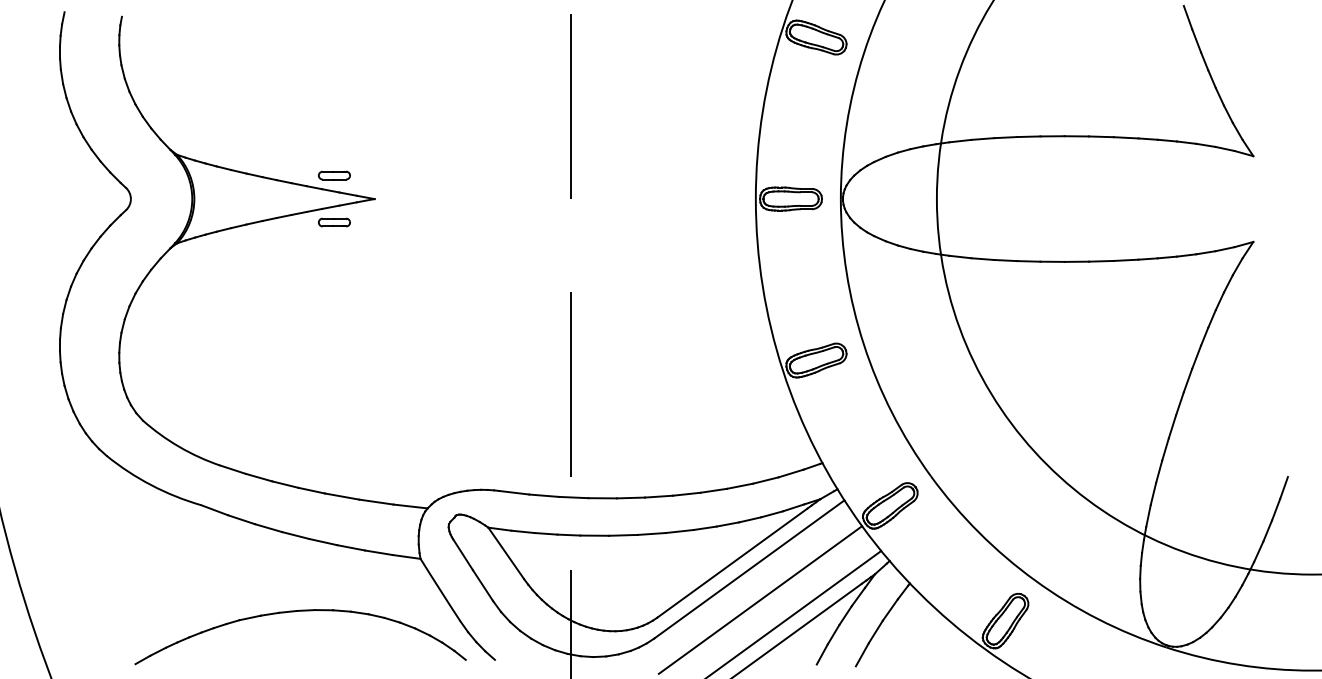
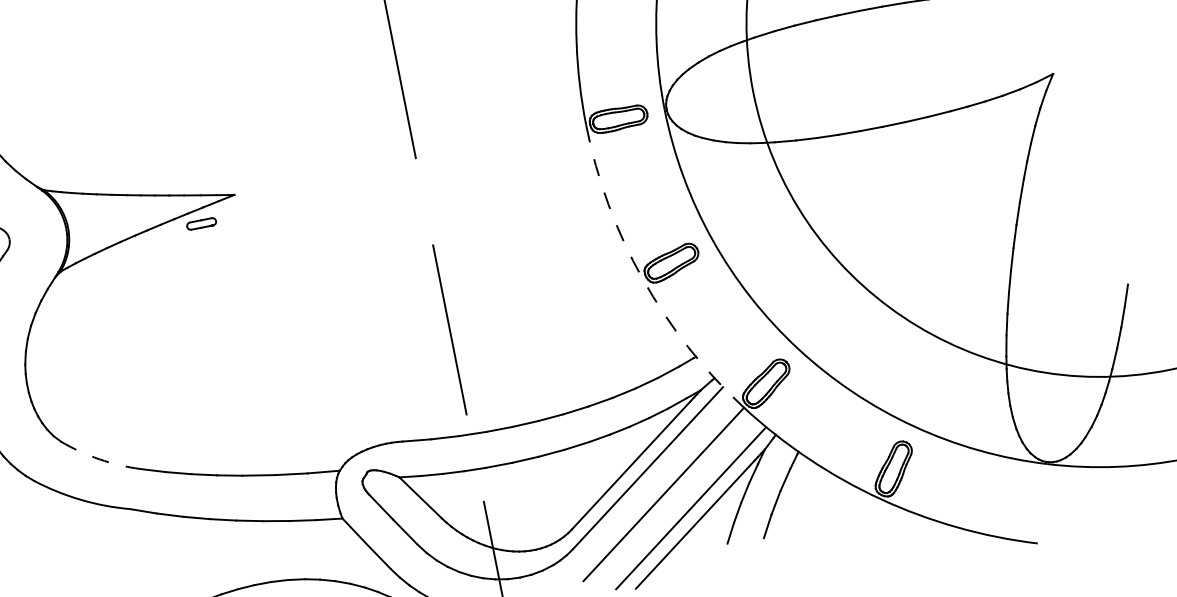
part: (334, 175) -> (193, 180), removed
arc: (783, 371) -> (643, 279), solid -> dashed
arc: (179, 446) -> (99, 458), solid -> dashed

